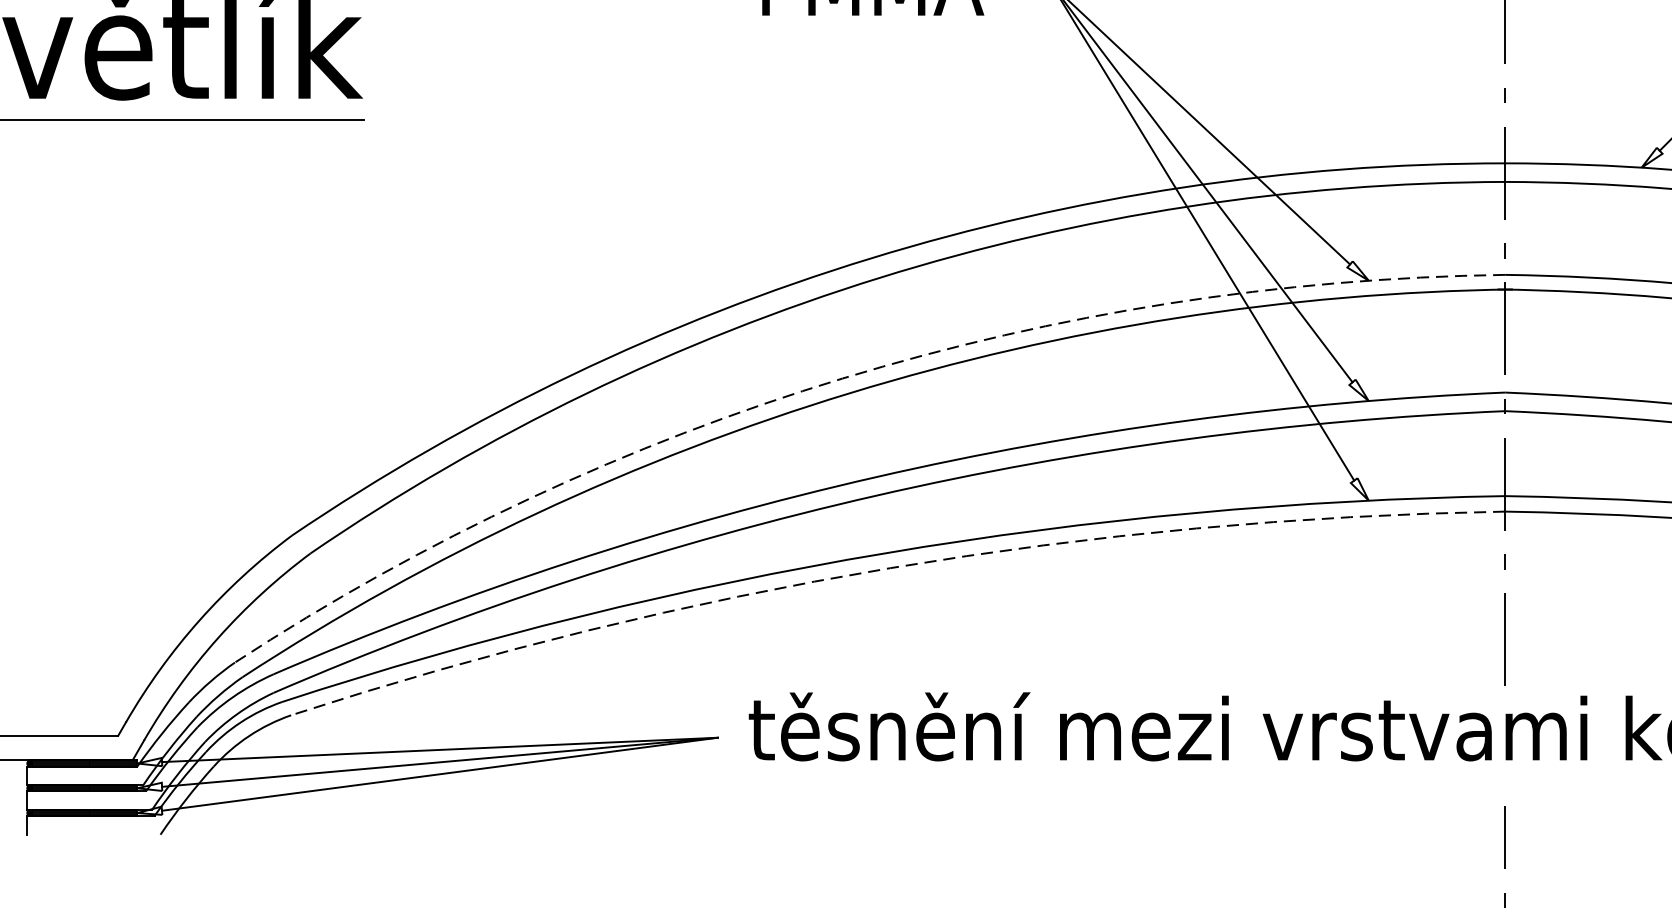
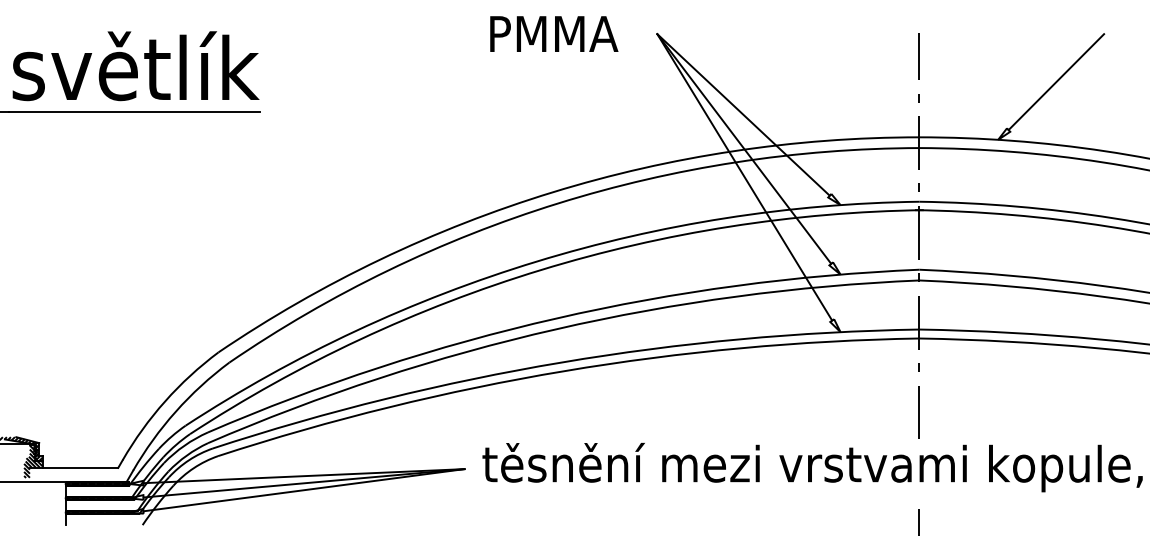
arc: (842, 378) -> (536, 261), dashed -> solid
arc: (890, 568) -> (564, 371), dashed -> solid

